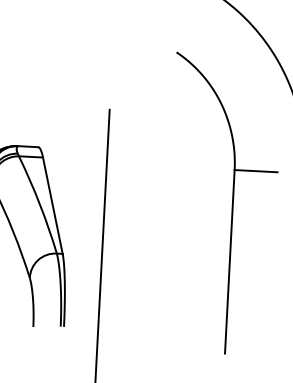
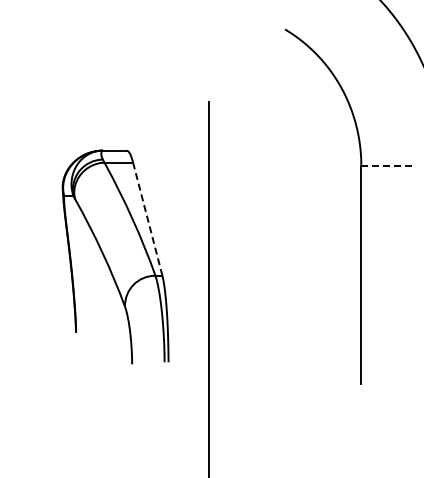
line: (255, 171) -> (386, 165), solid -> dashed
line: (52, 205) -> (147, 218), solid -> dashed

